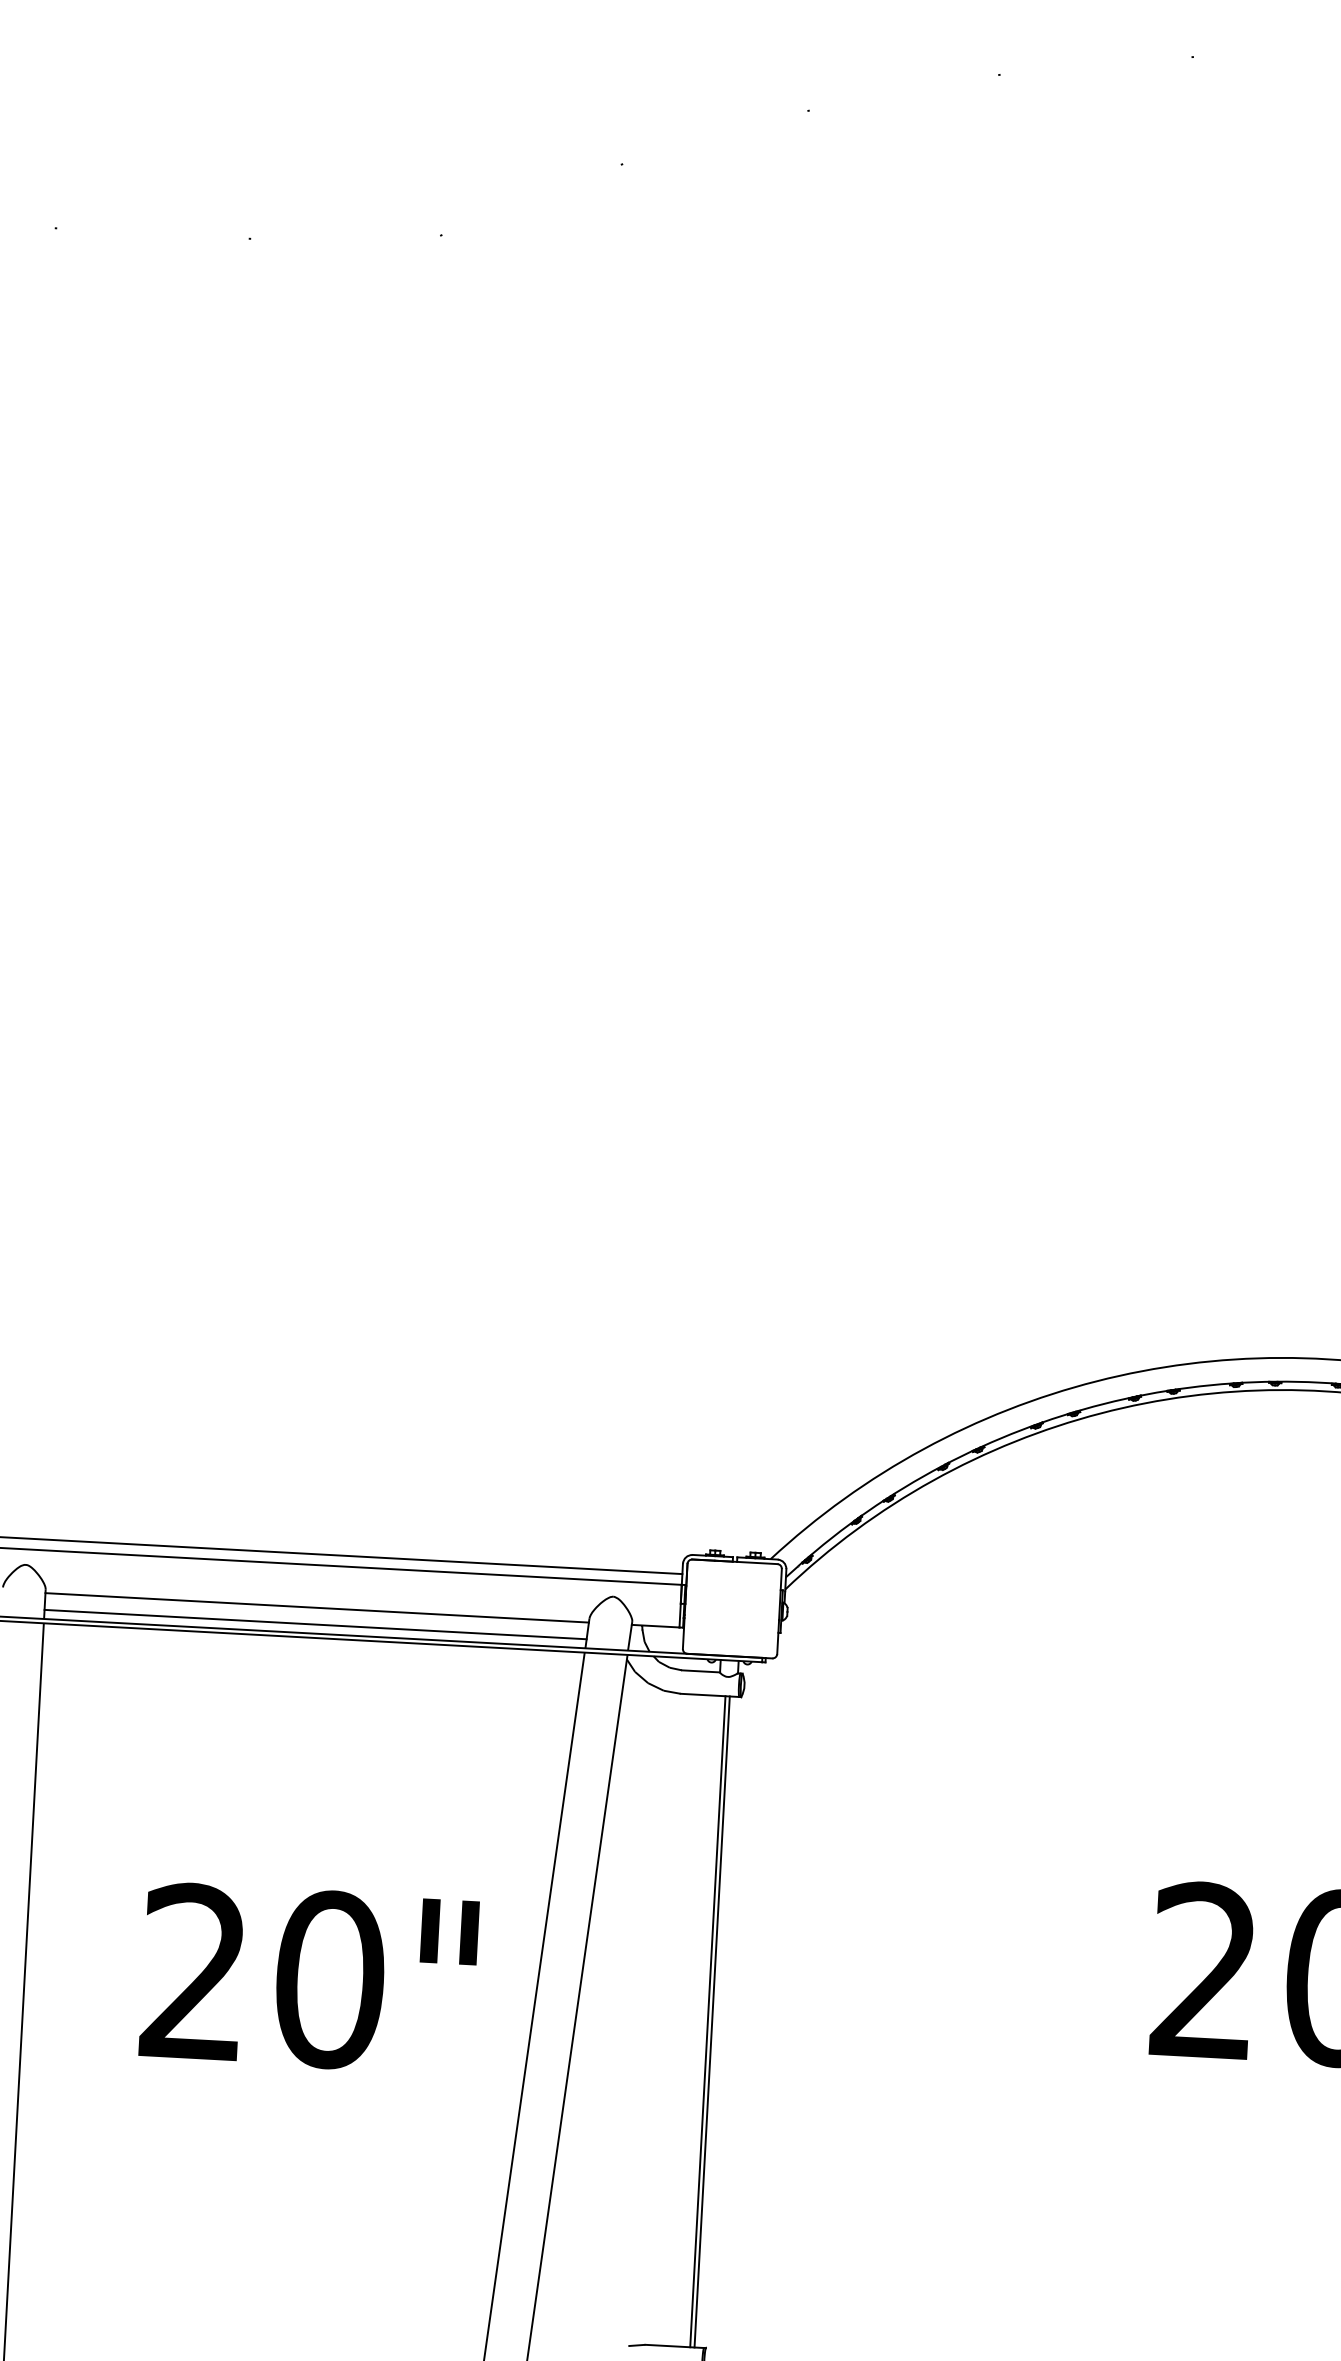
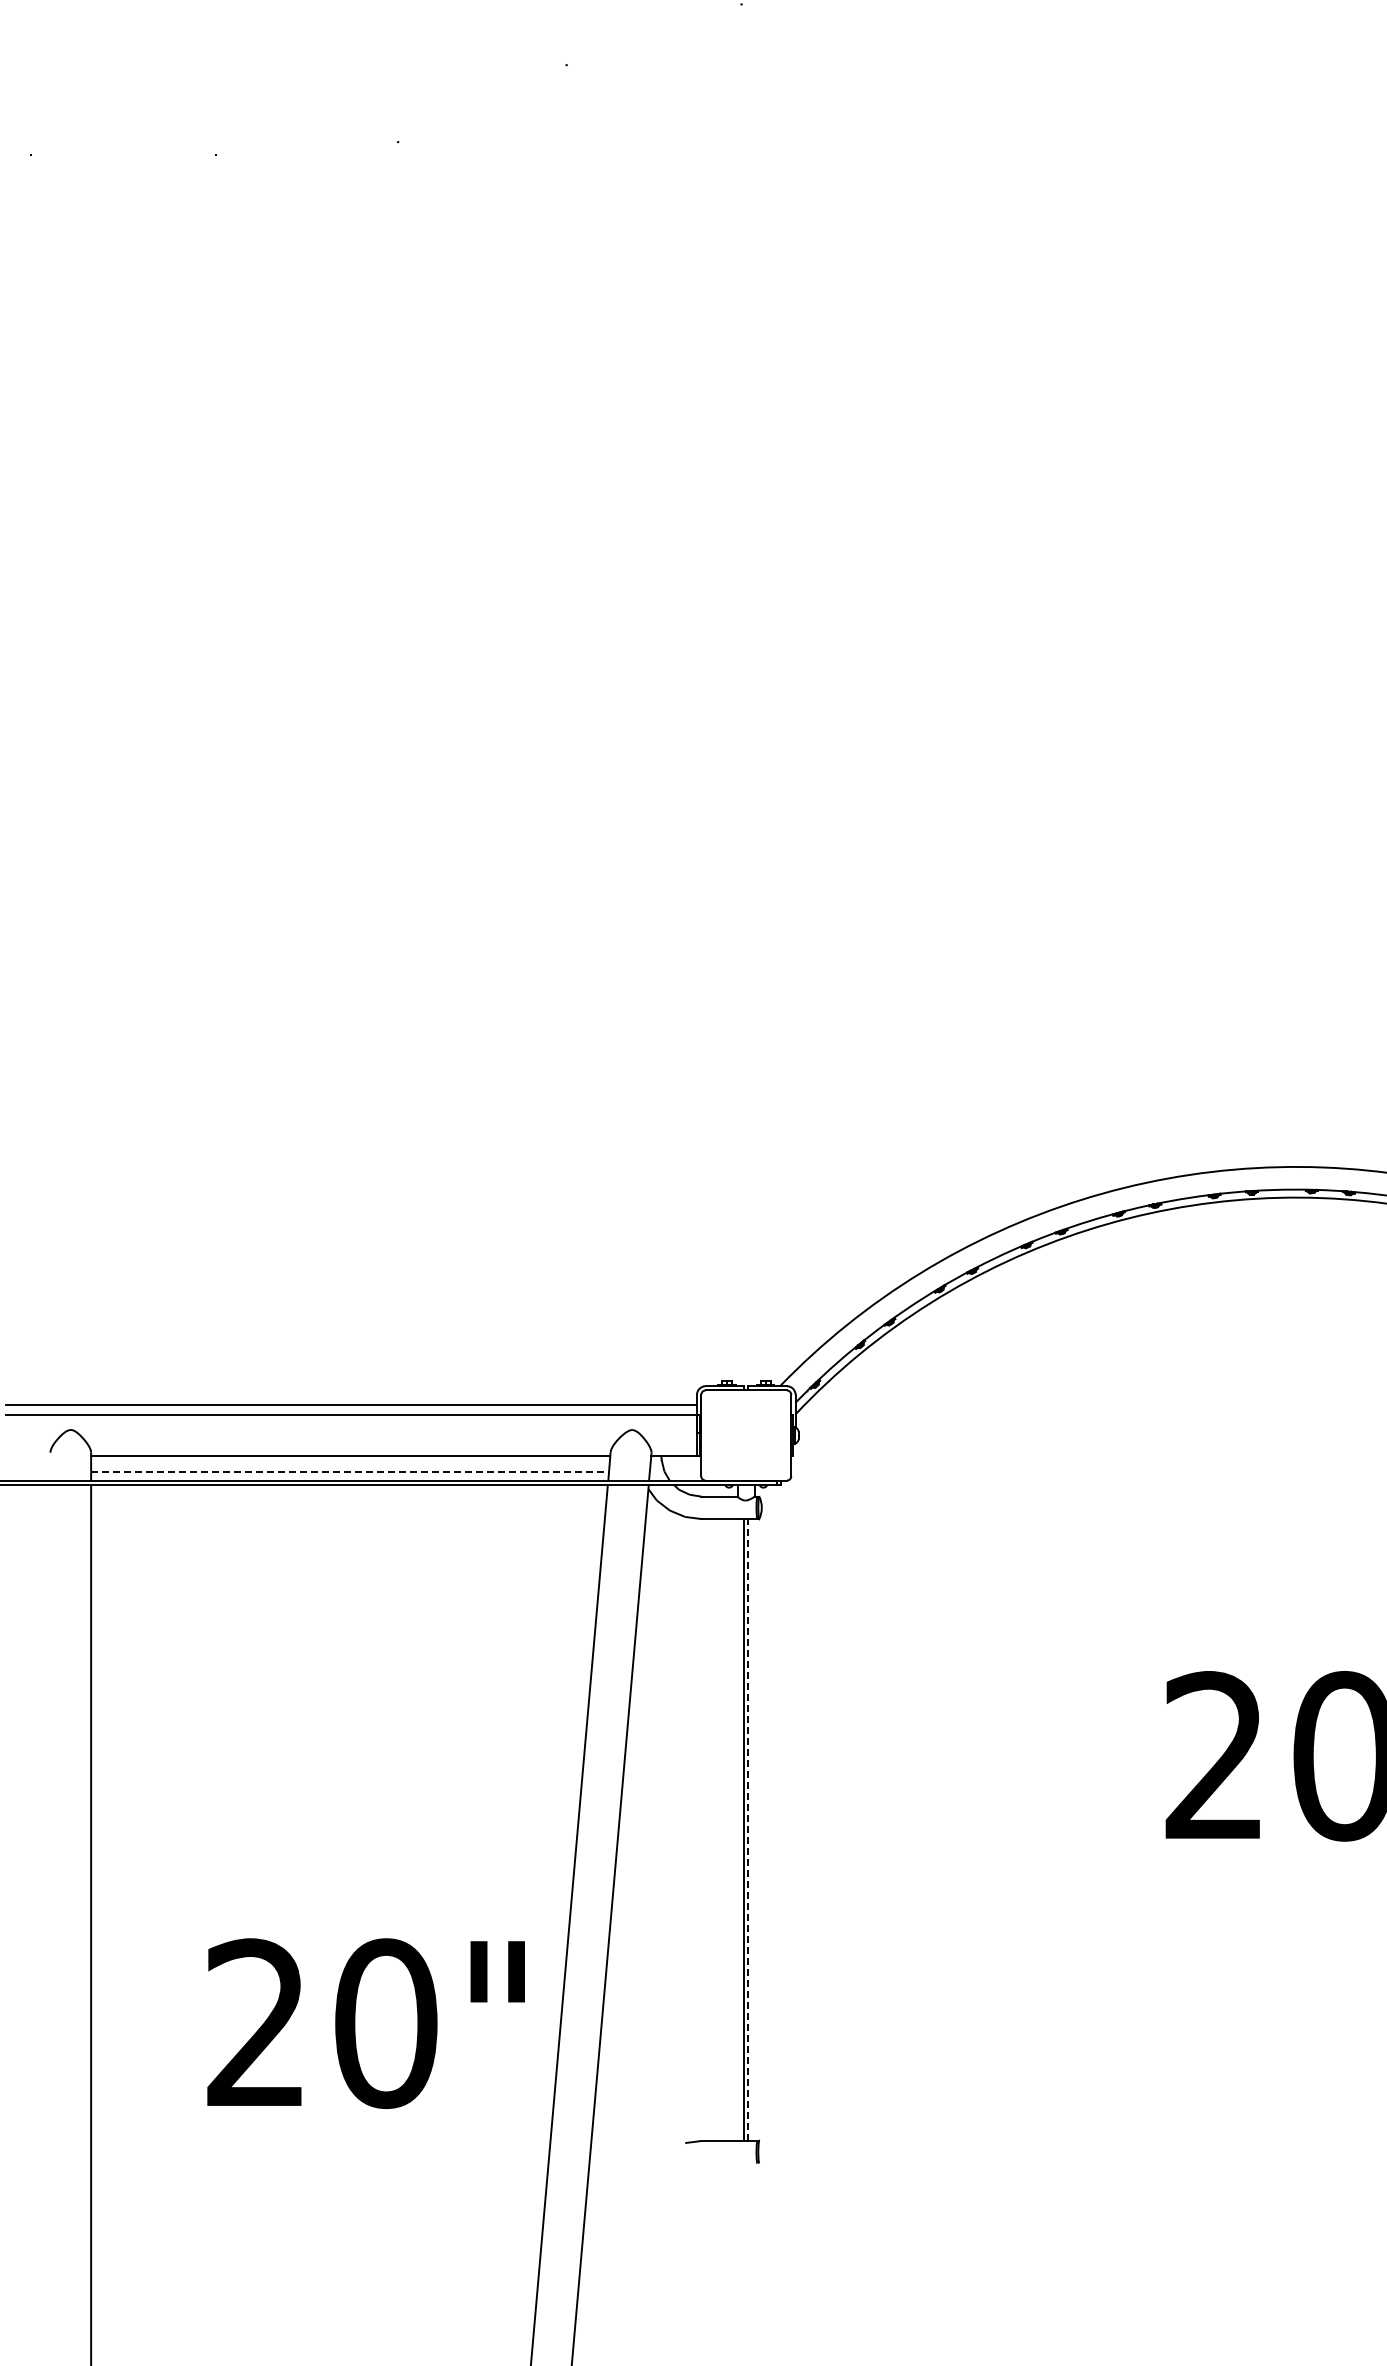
line: (316, 1624) -> (350, 1471), solid -> dashed
text: (308, 1978) -> (365, 2023), moved
line: (712, 2022) -> (748, 1830), solid -> dashed

